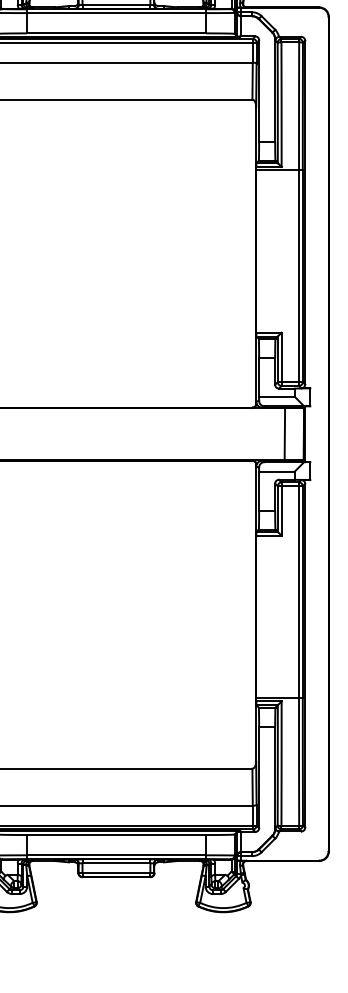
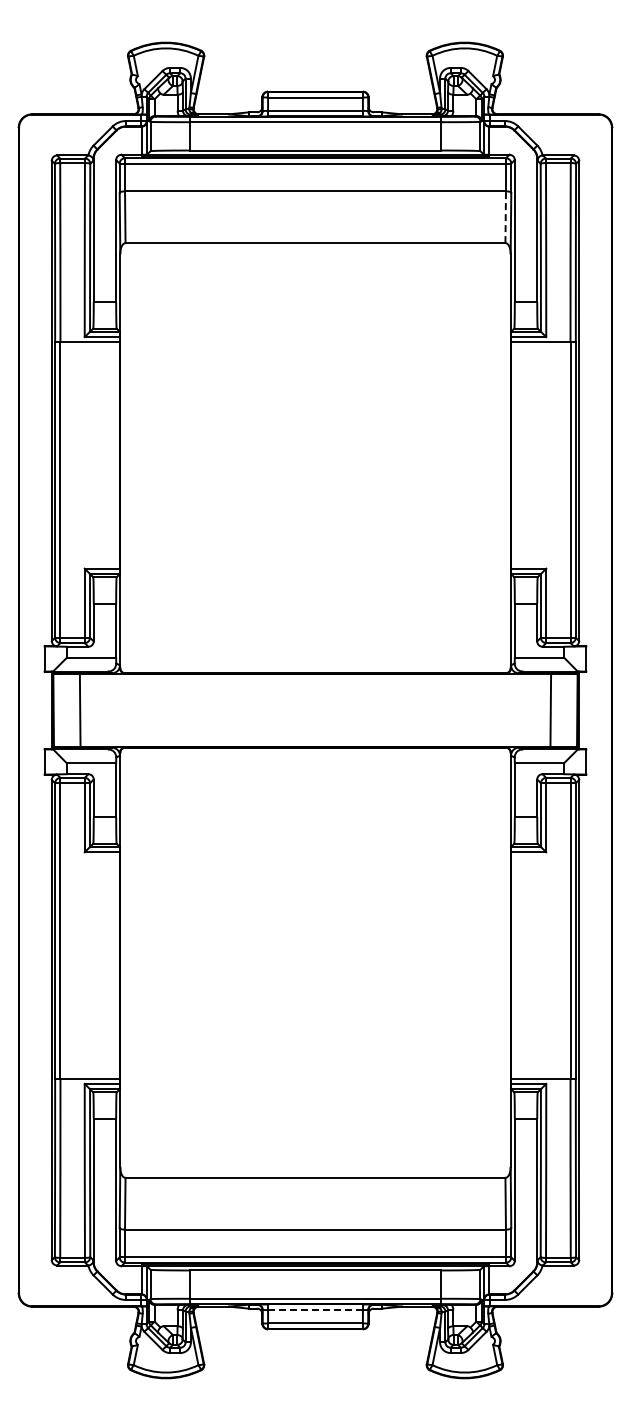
line: (252, 81) -> (505, 217), solid -> dashed
line: (116, 863) -> (315, 1310), solid -> dashed

